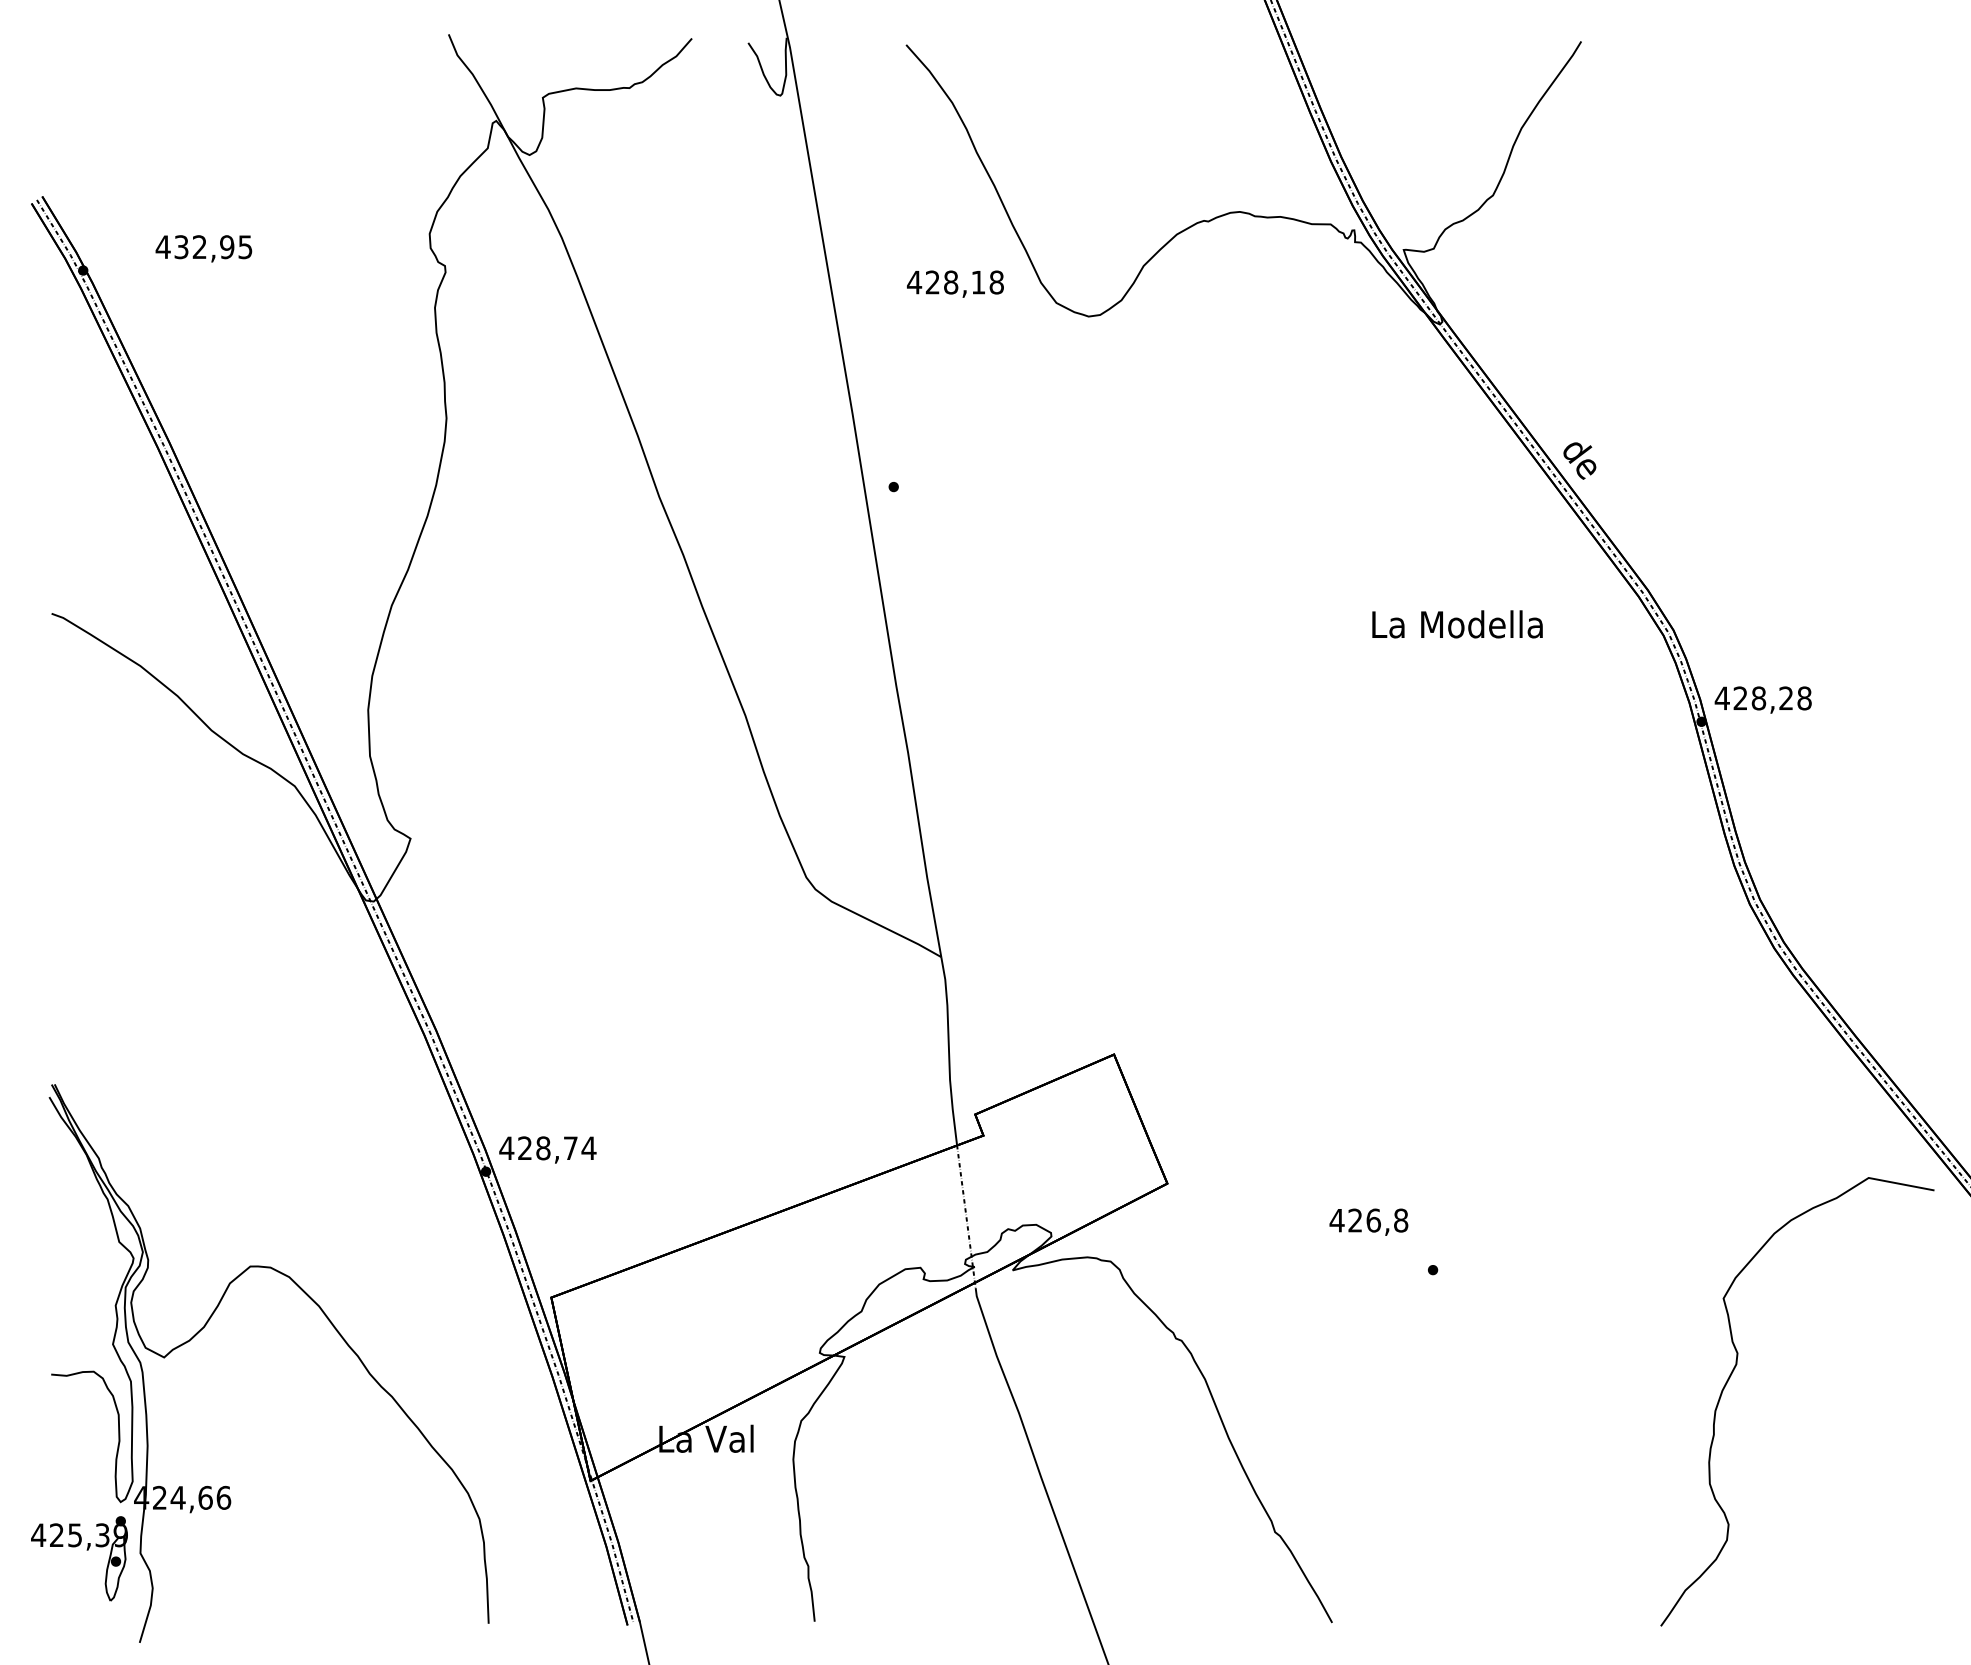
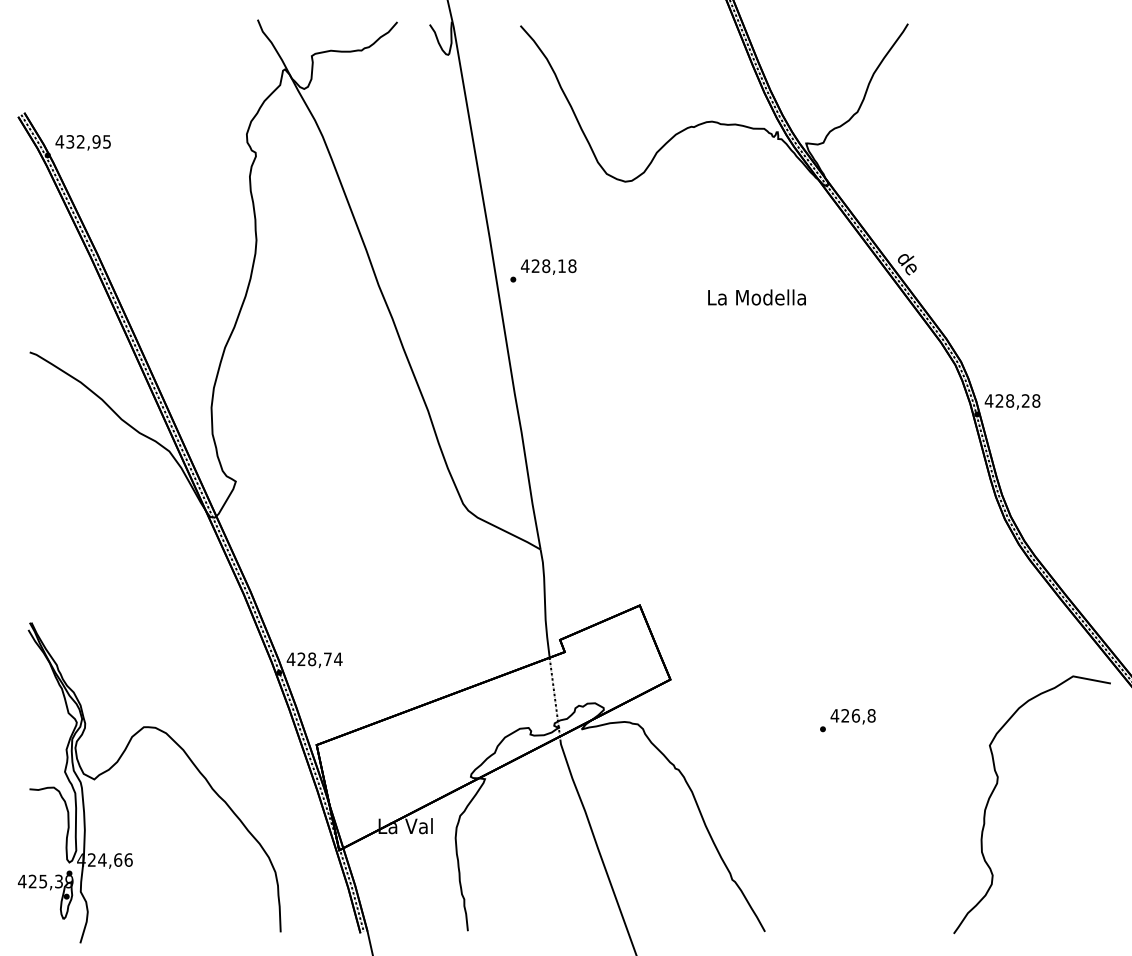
text: (202, 248) -> (82, 142), moved
text: (955, 283) -> (548, 266), moved
text: (1456, 624) -> (756, 297), moved
text: (1367, 1221) -> (852, 716), moved

